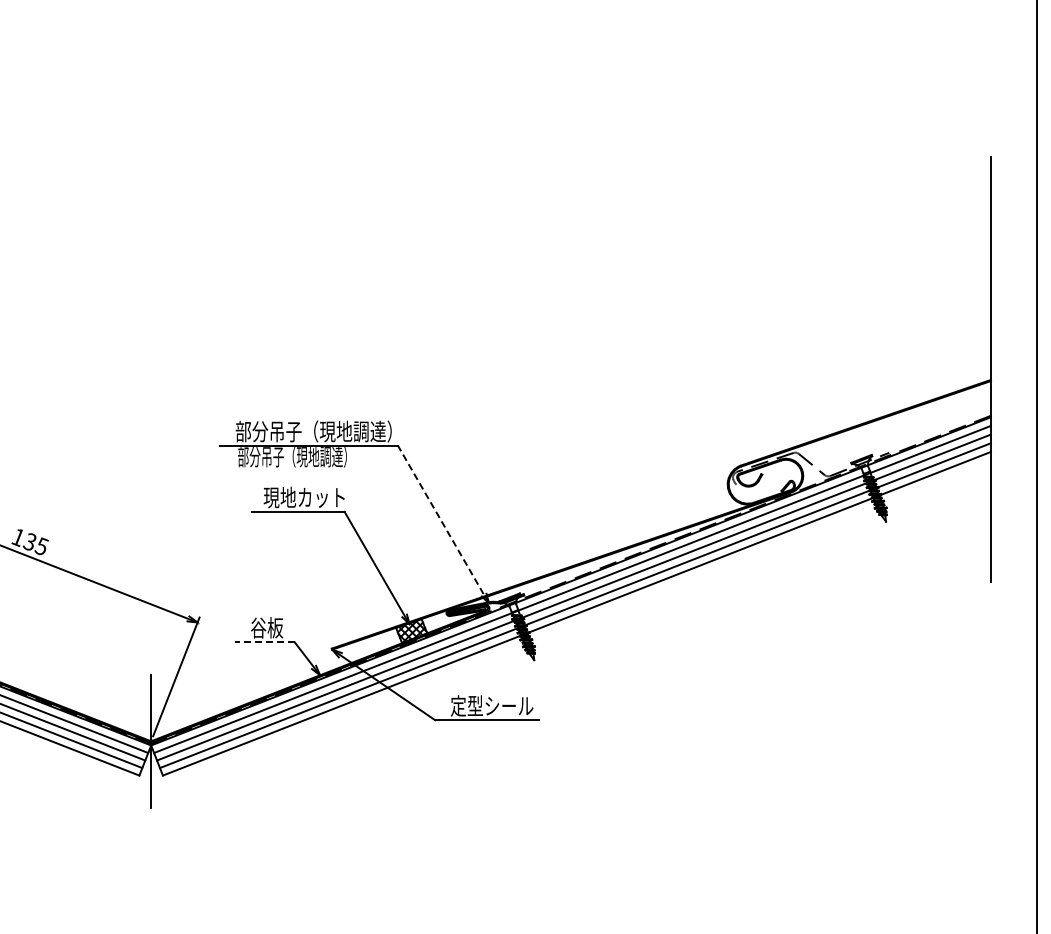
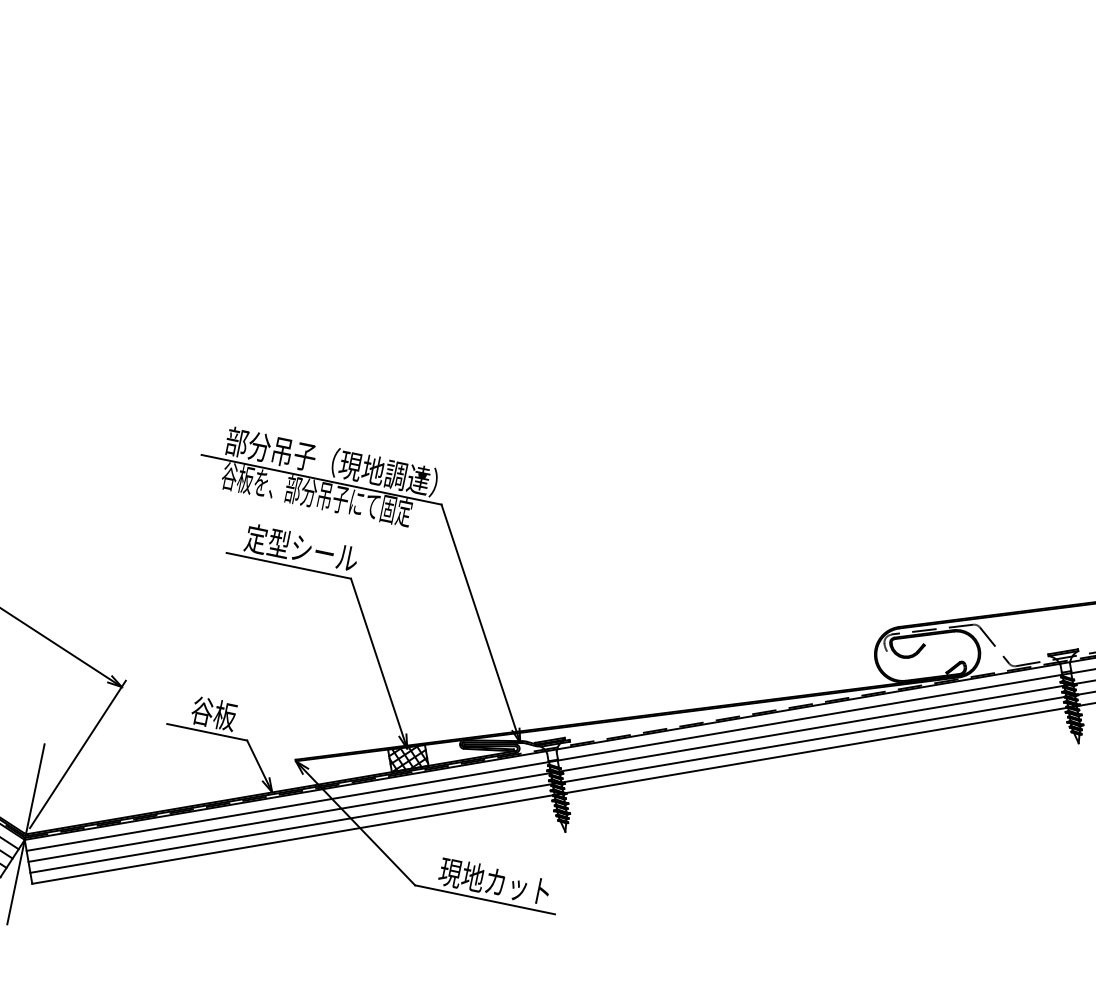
text: (307, 457) -> (316, 495), 部分吊子（現地調達） -> 谷板を、部分吊子にて固定
text: (304, 497) -> (300, 548), 現地カット -> 定型シール
line: (443, 524) -> (480, 623), dashed -> solid
line: (264, 642) -> (206, 732), dashed -> solid
text: (491, 705) -> (495, 881), 定型シール -> 現地カット

